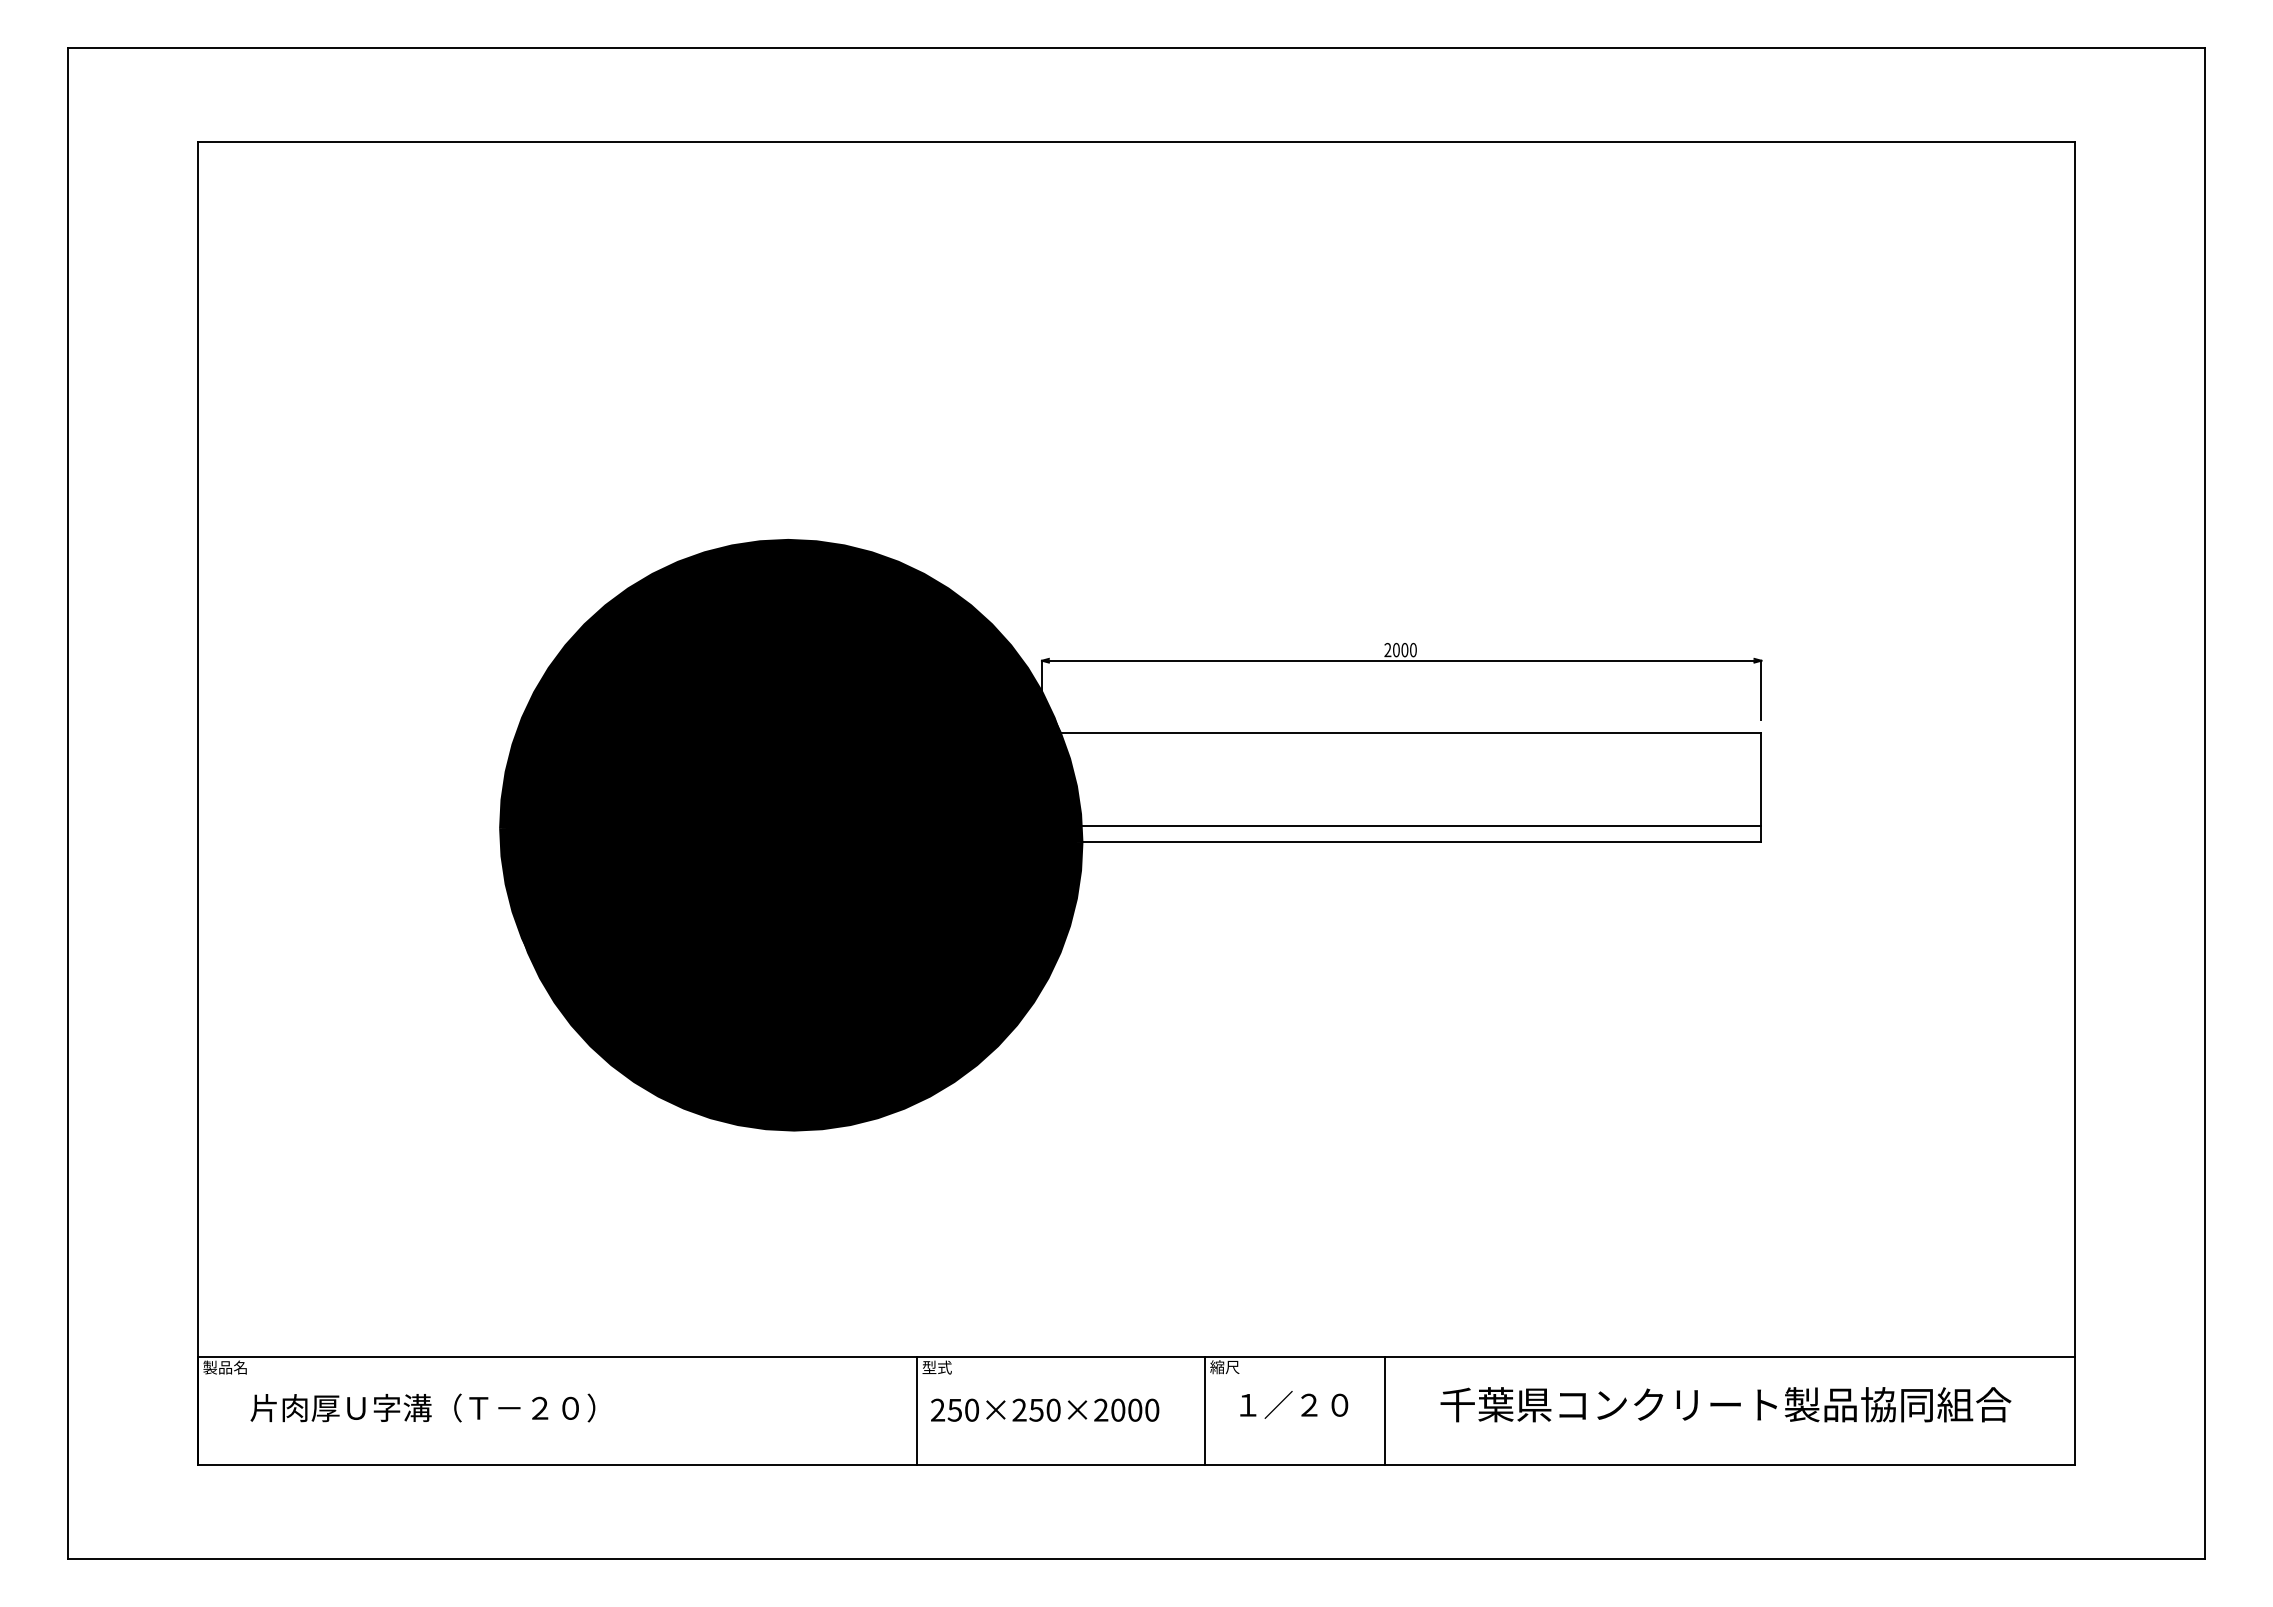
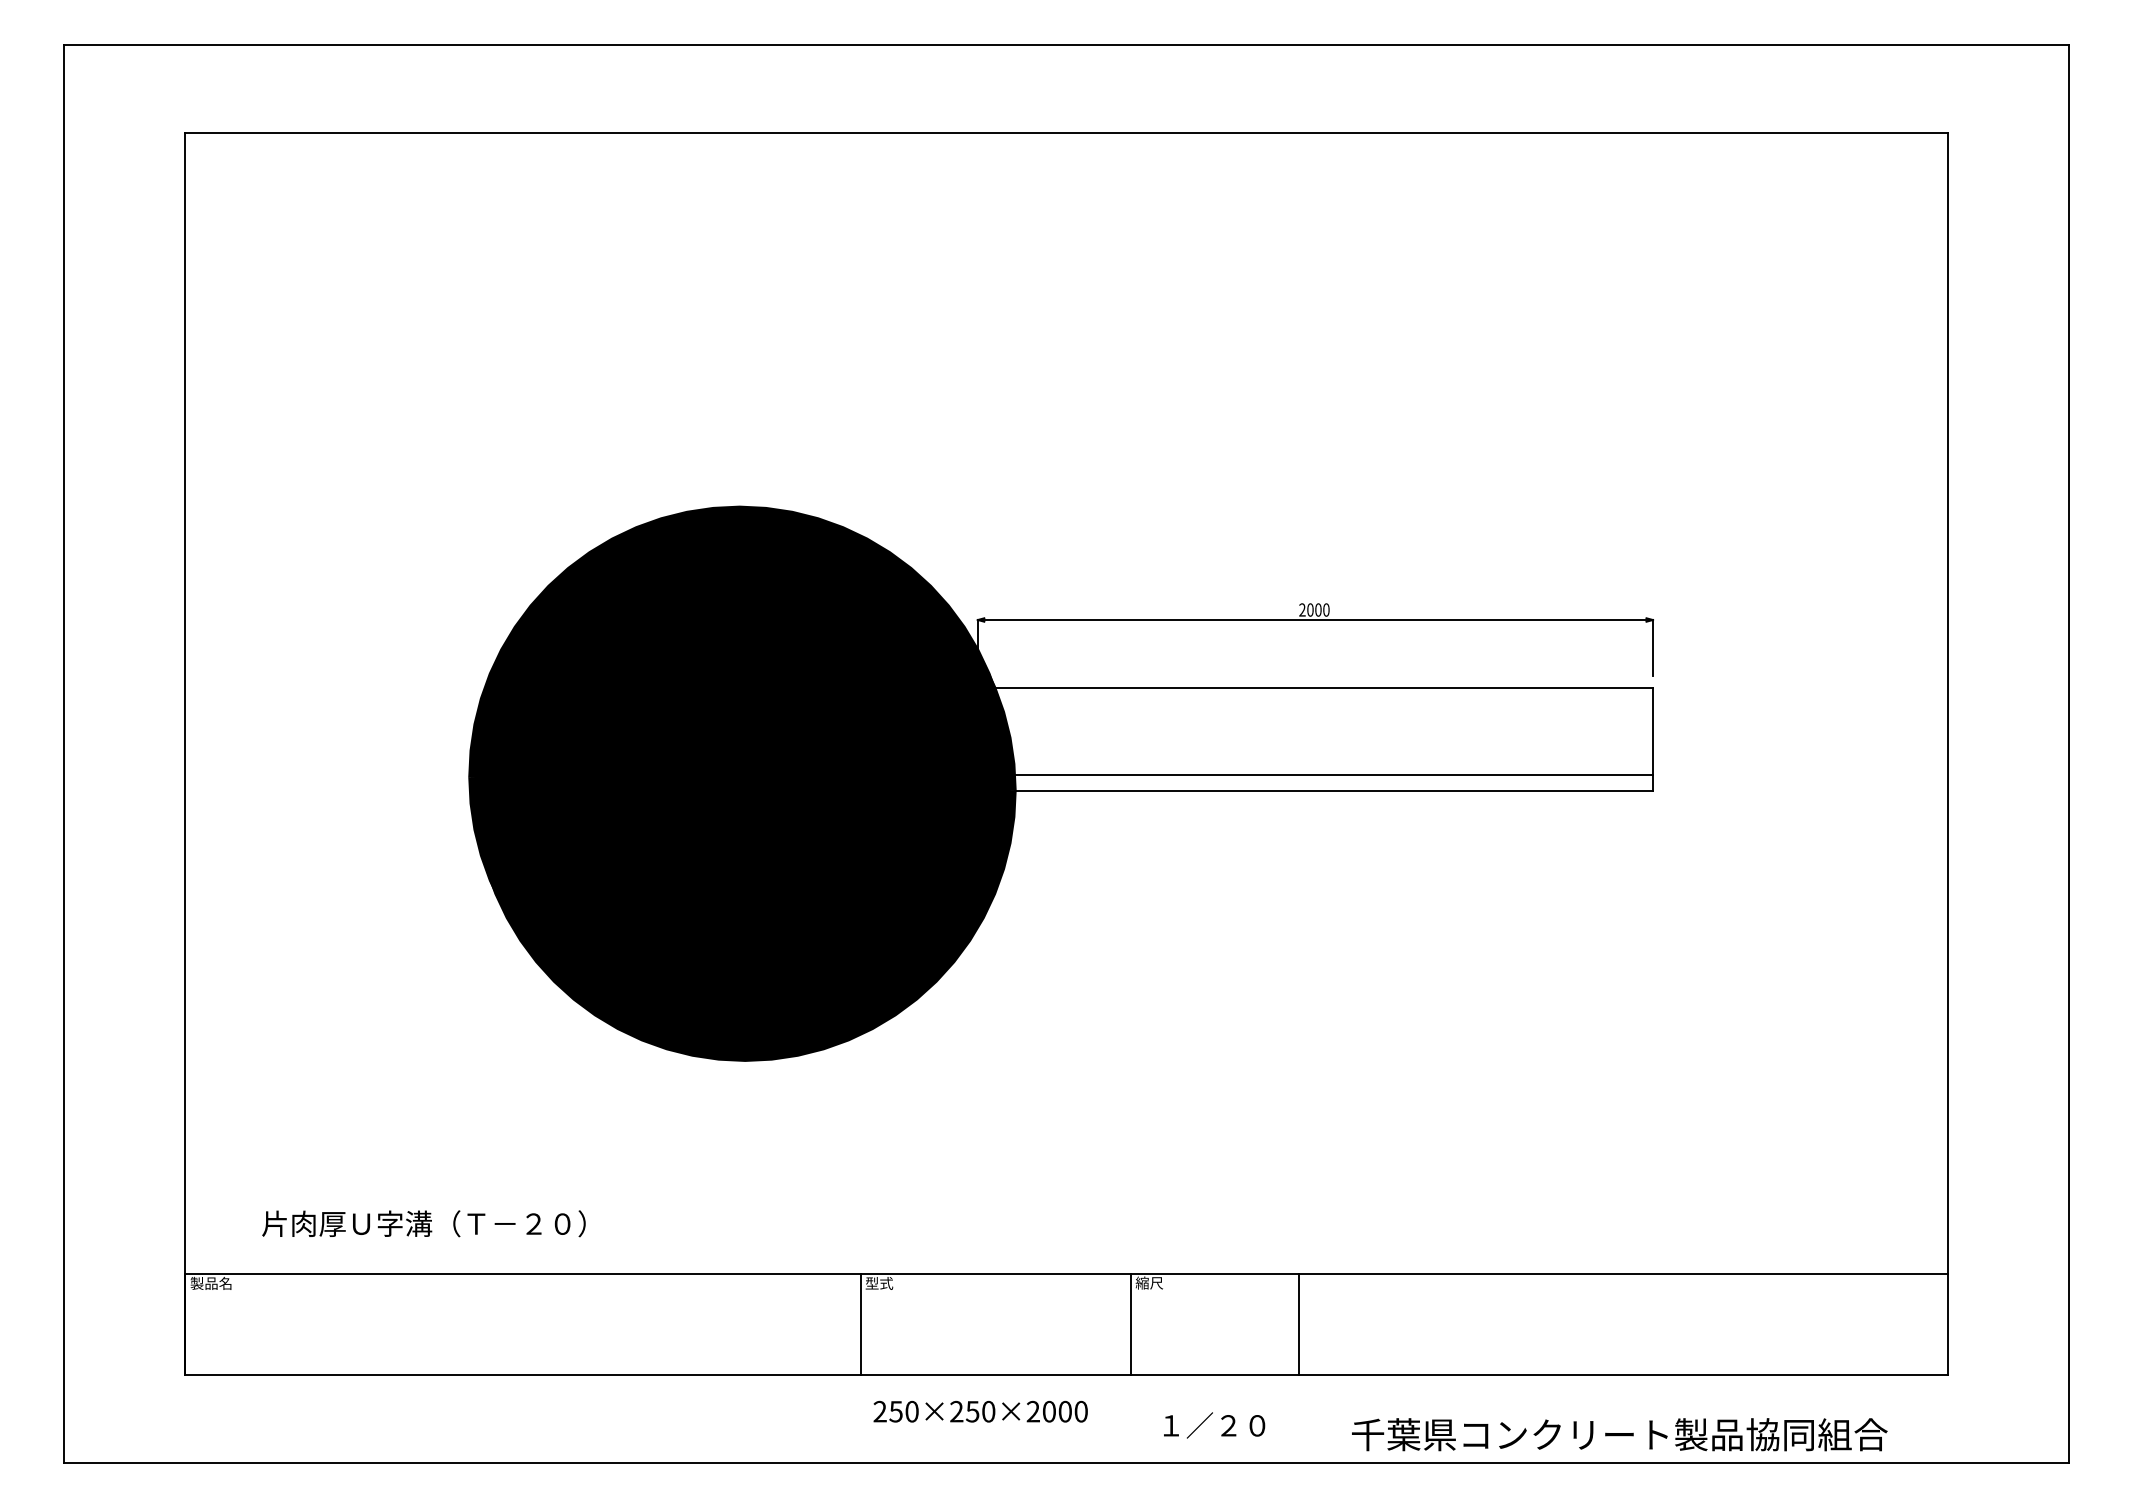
text: (1294, 1404) -> (1214, 1425), moved
text: (1725, 1404) -> (1619, 1434), moved
text: (422, 1407) -> (423, 1223), moved
text: (1045, 1409) -> (981, 1411), moved

